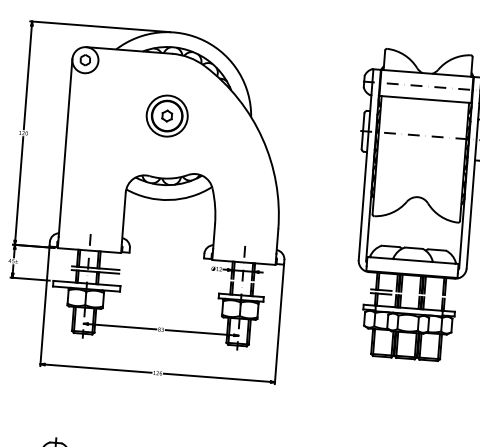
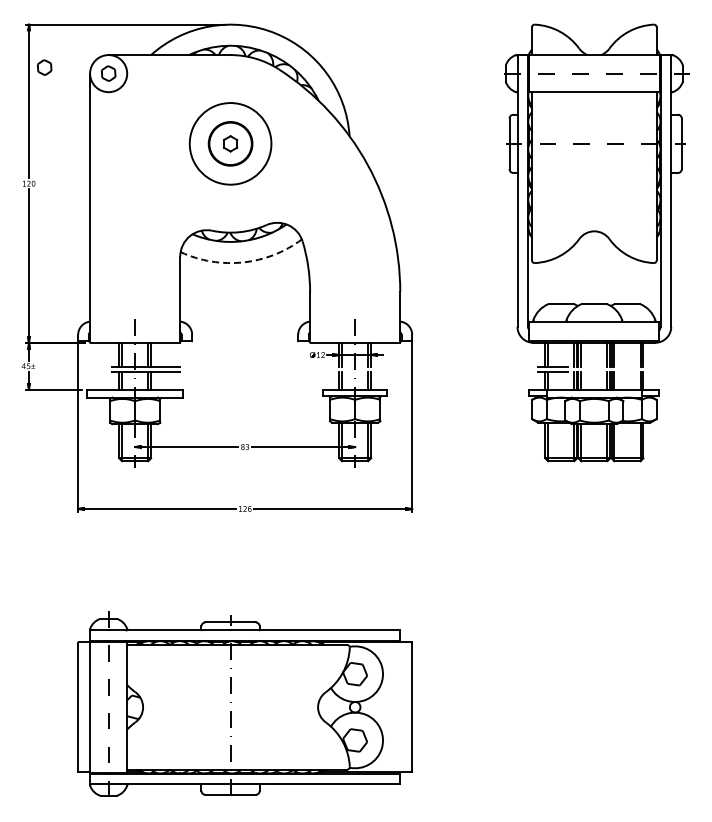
part: (40, 52) -> (44, 67), added
circle: (167, 115) -> (230, 143), size x1.4
arc: (169, 200) -> (243, 262), solid -> dashed

